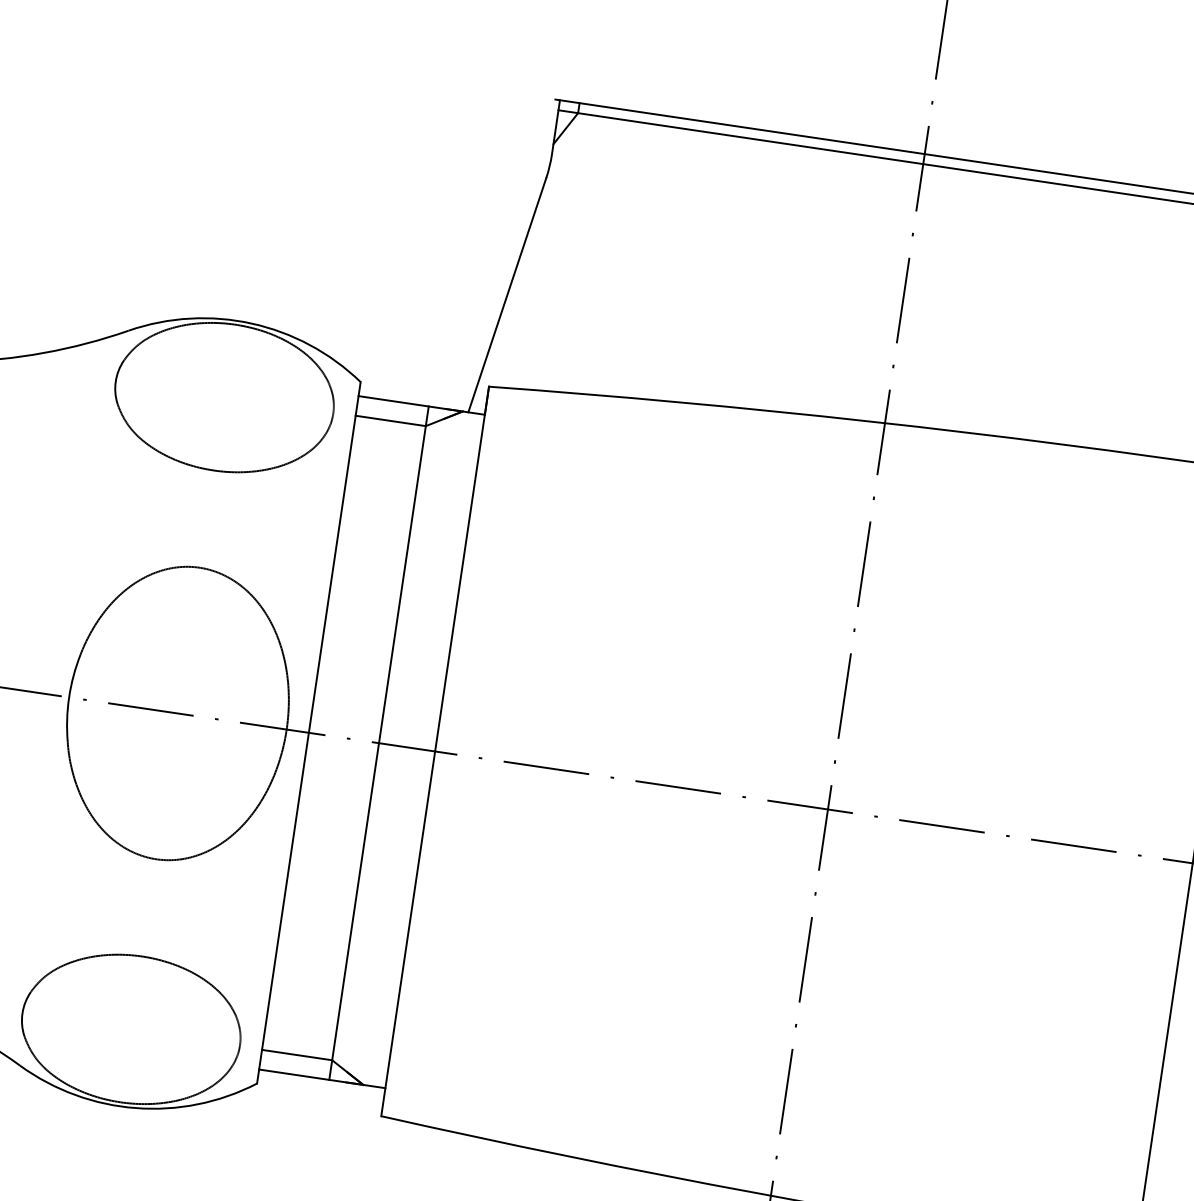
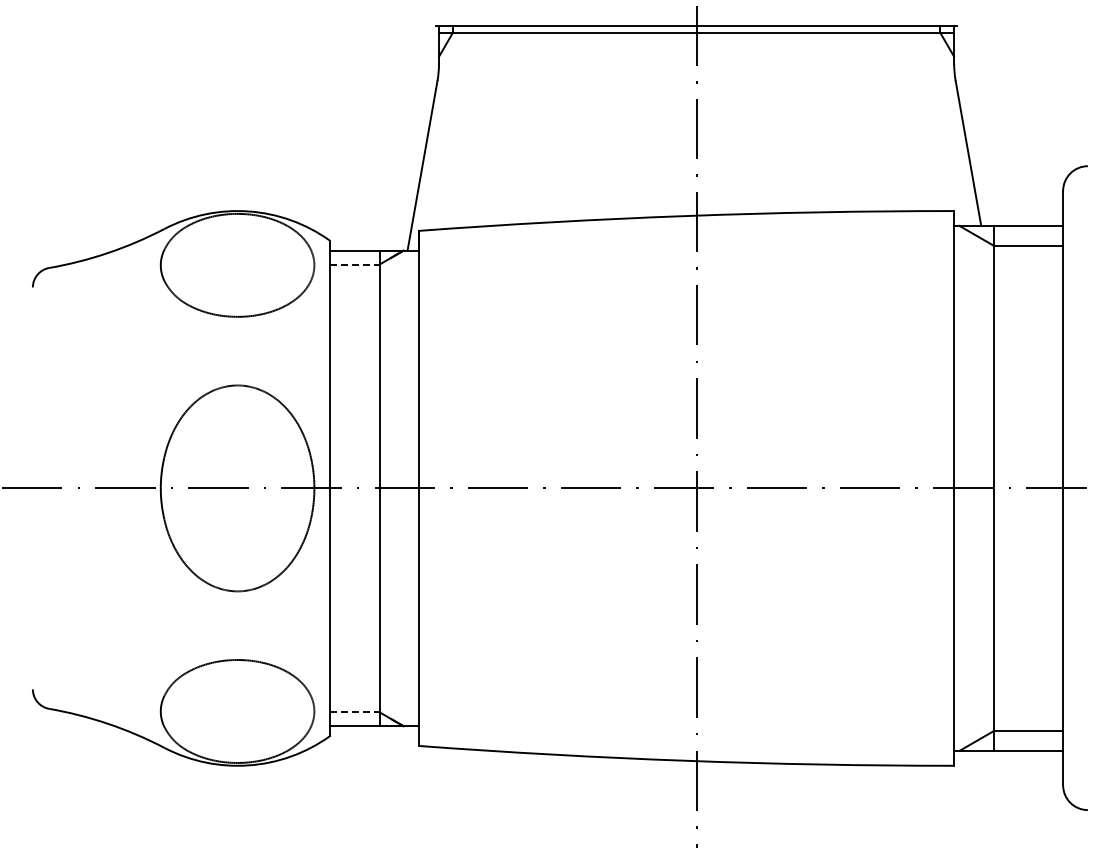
line: (390, 420) -> (354, 264), solid -> dashed
line: (296, 1055) -> (354, 712), solid -> dashed

